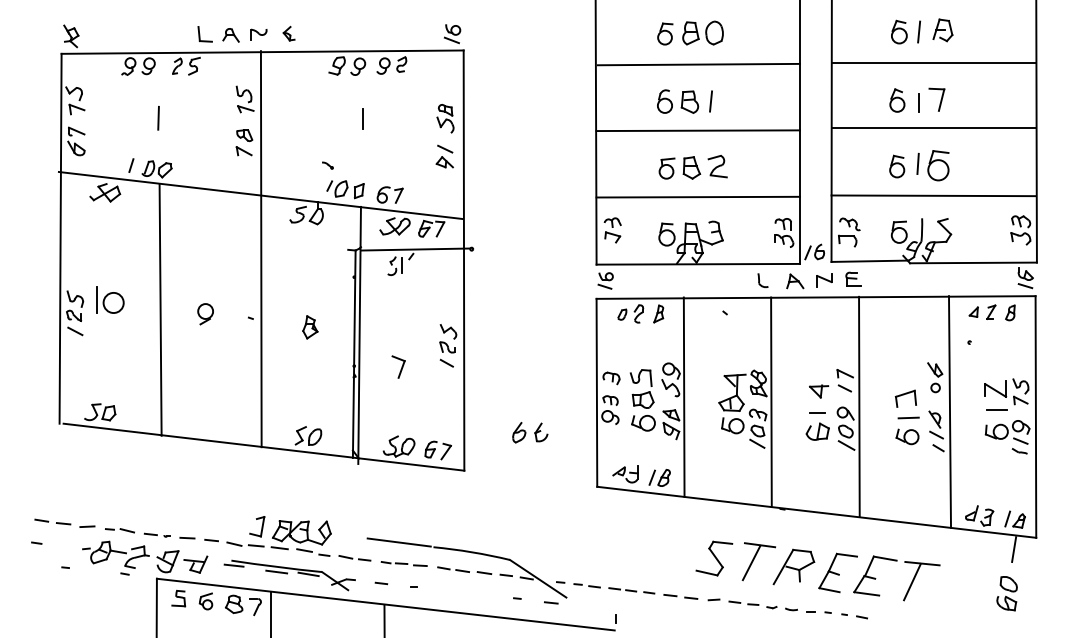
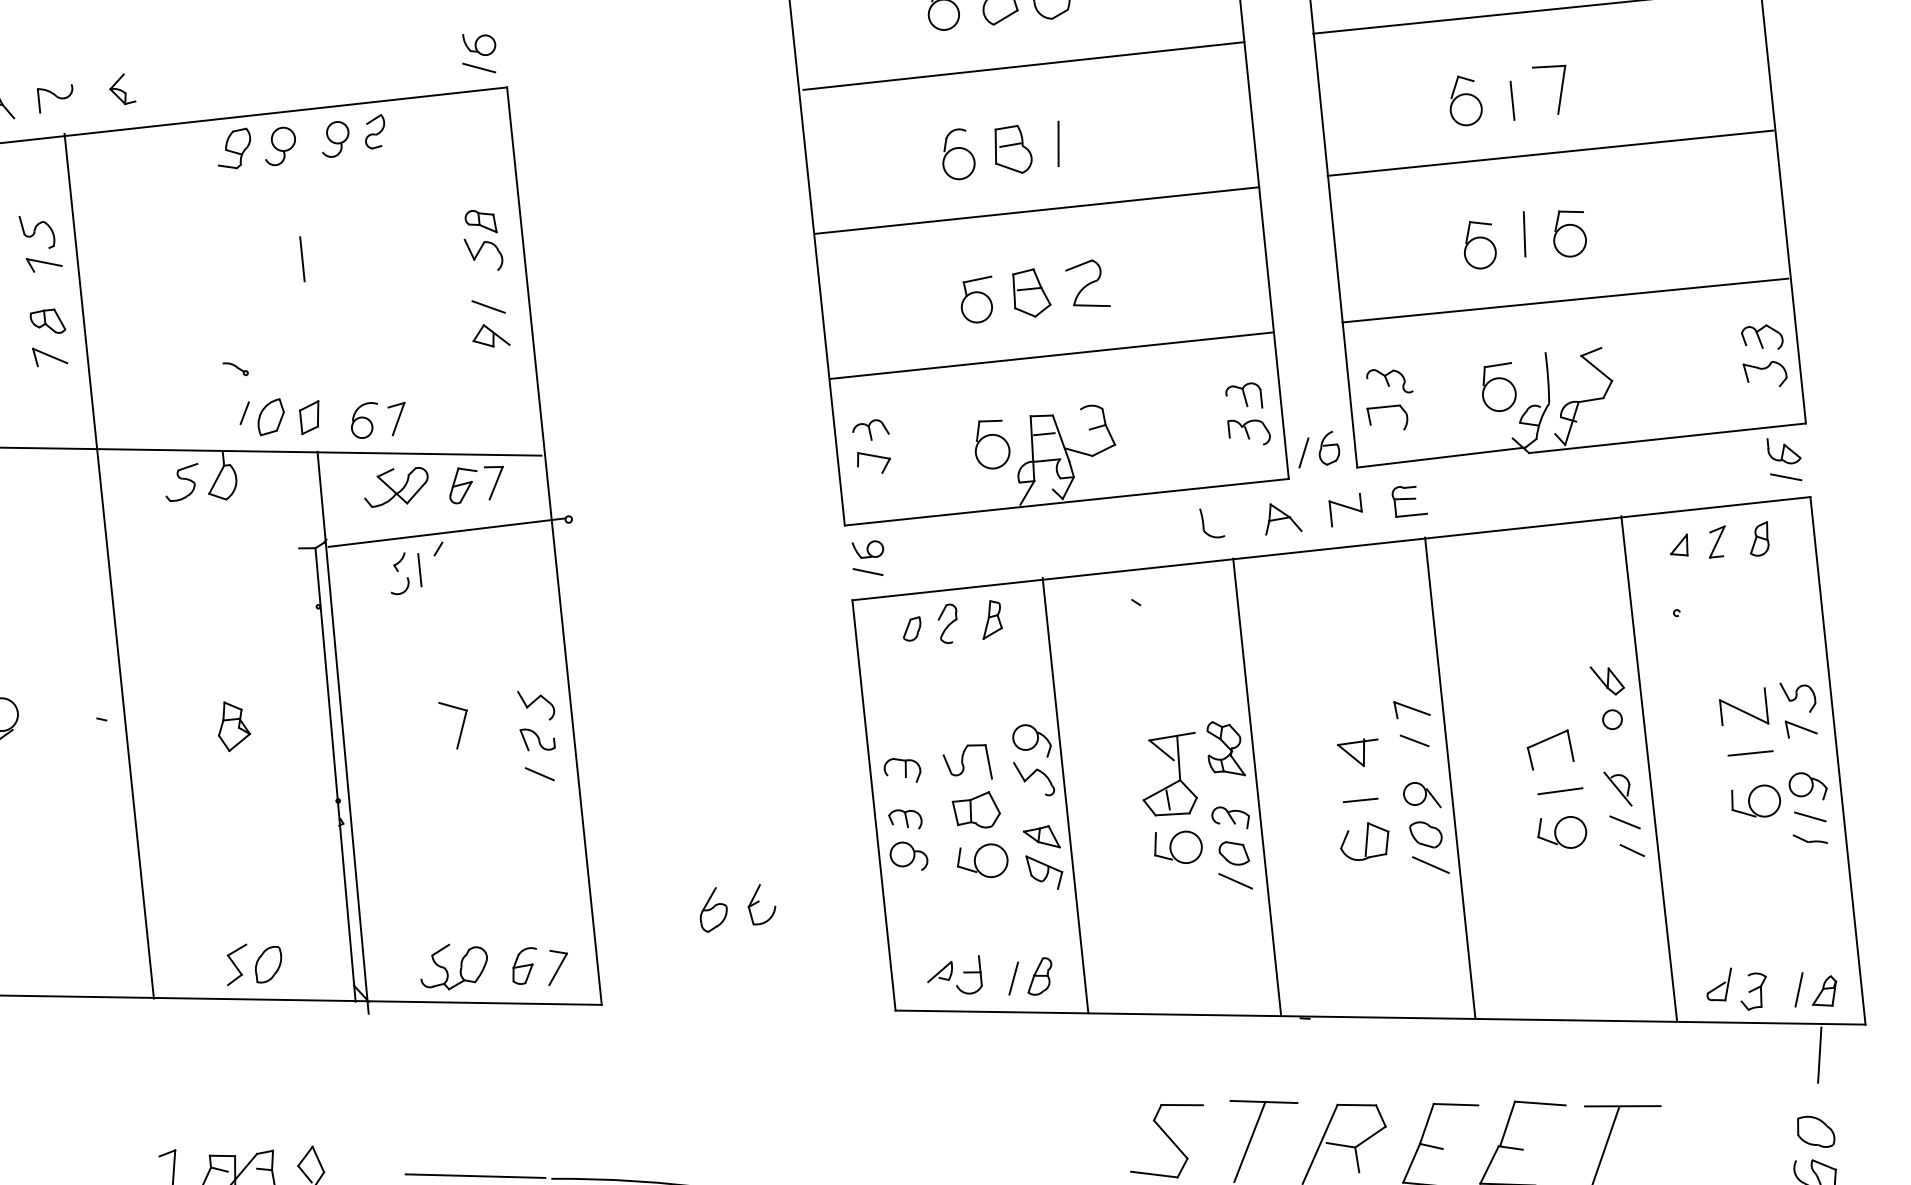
part: (938, 165) -> (1569, 233), size x0.71
part: (398, 366) -> (454, 723), moved

